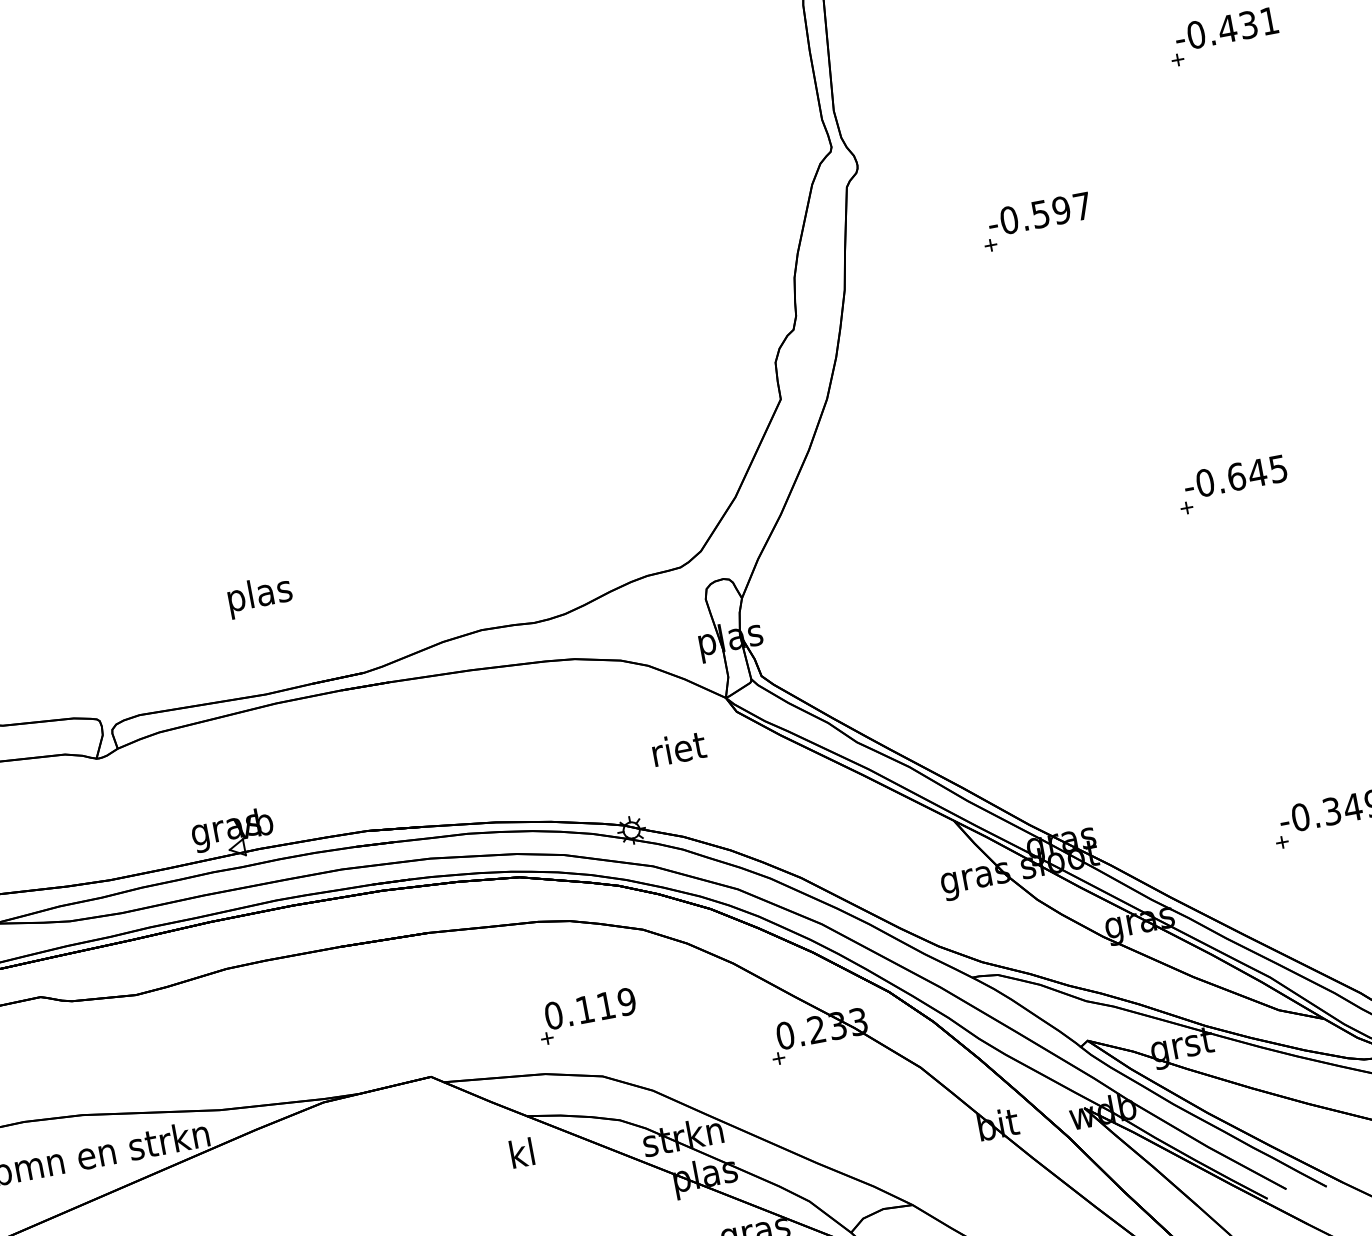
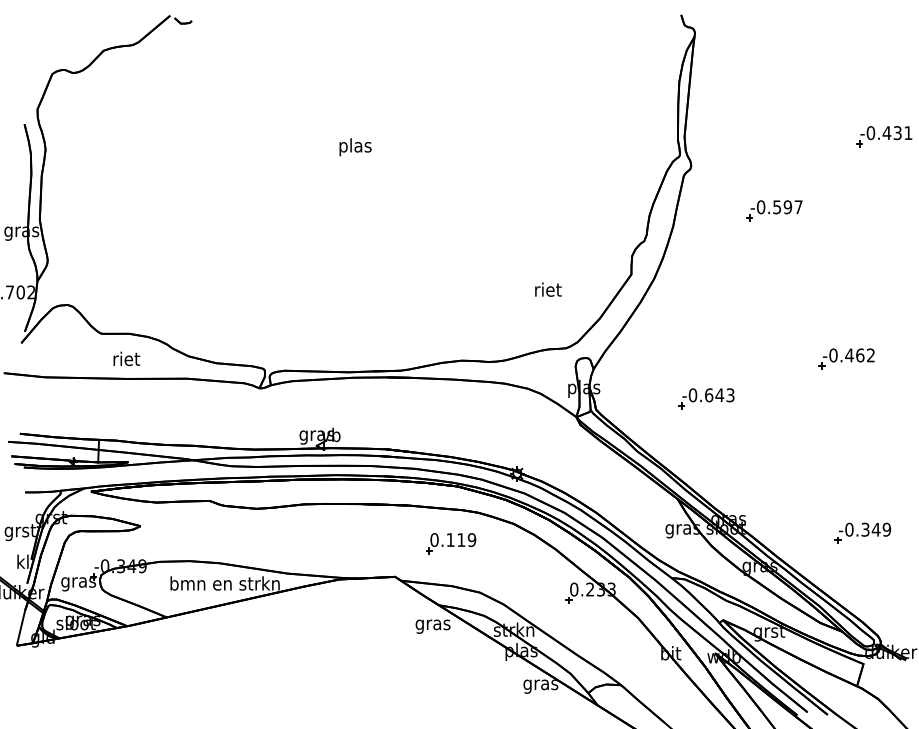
text: (1256, 473) -> (859, 355), -0.645 -> -0.462
text: (260, 596) -> (355, 147), moved
part: (973, 613) -> (706, 398), added
text: (679, 748) -> (548, 289), moved
part: (588, 1016) -> (451, 543), moved
text: (521, 1156) -> (432, 624), kl -> gras

